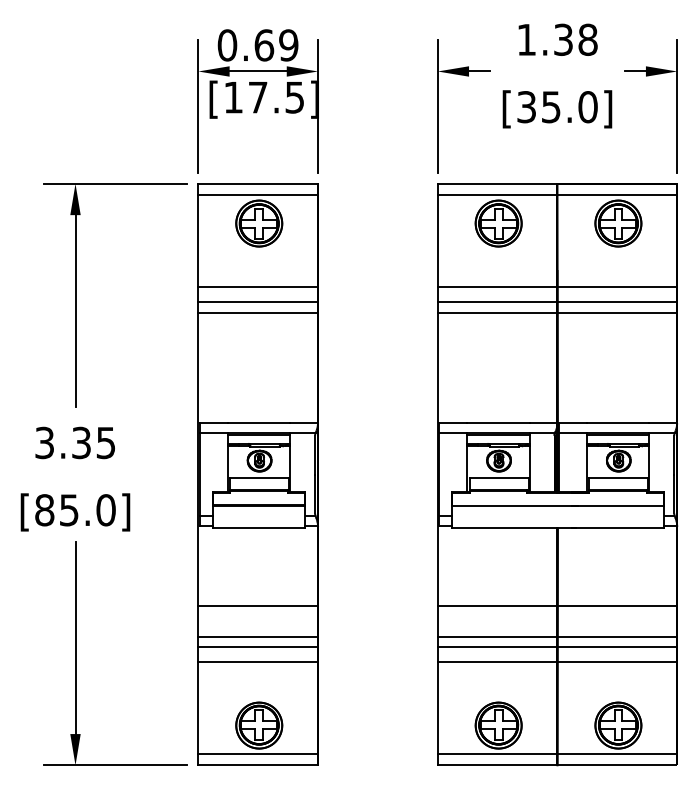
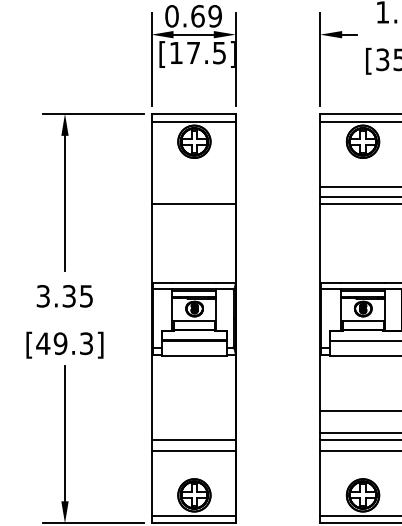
line: (258, 287) -> (193, 186), removed
line: (258, 301) -> (193, 196), removed
text: (74, 510) -> (64, 343), [85.0] -> [49.3]
line: (258, 605) -> (193, 410), removed
line: (258, 636) -> (193, 432), removed

